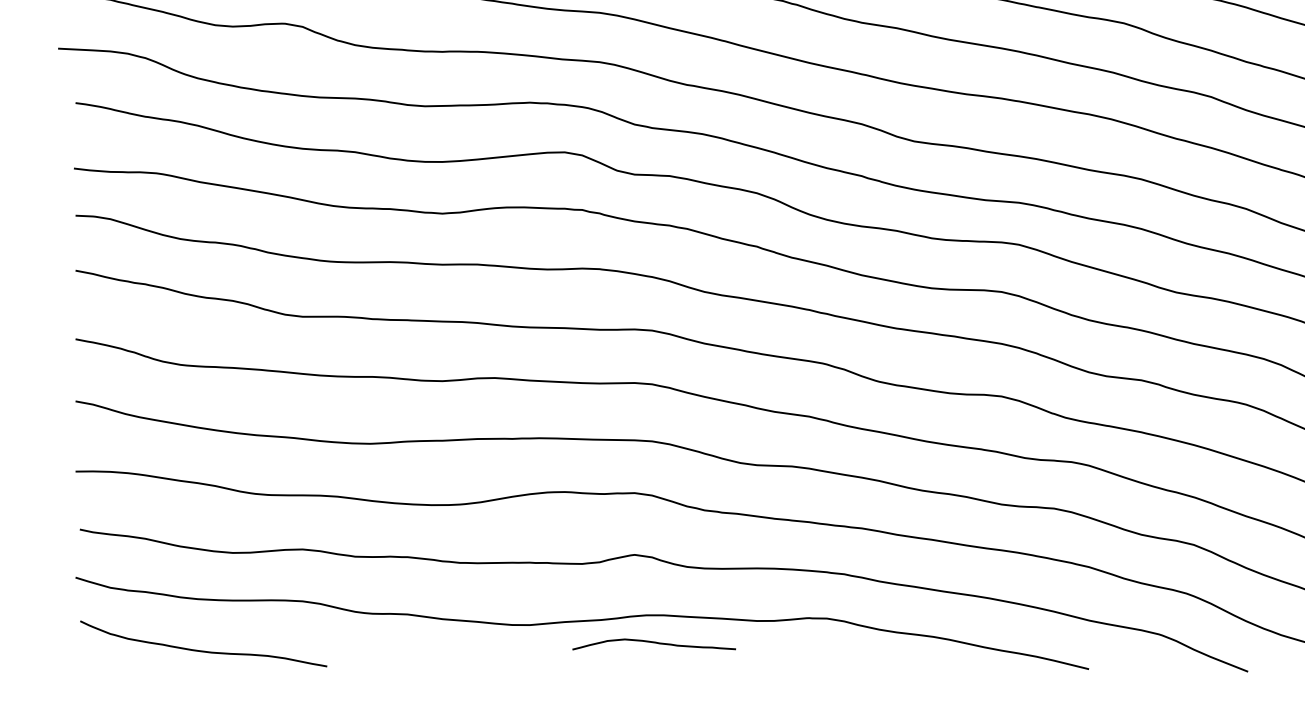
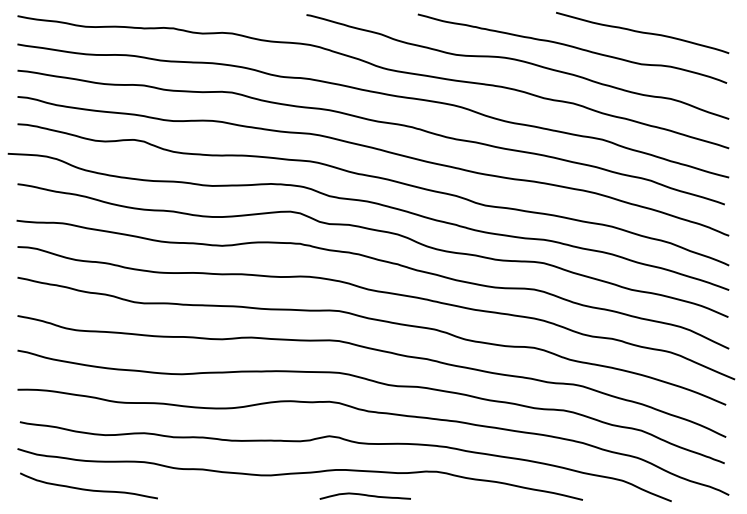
curve: (652, 643) -> (364, 495), moved

